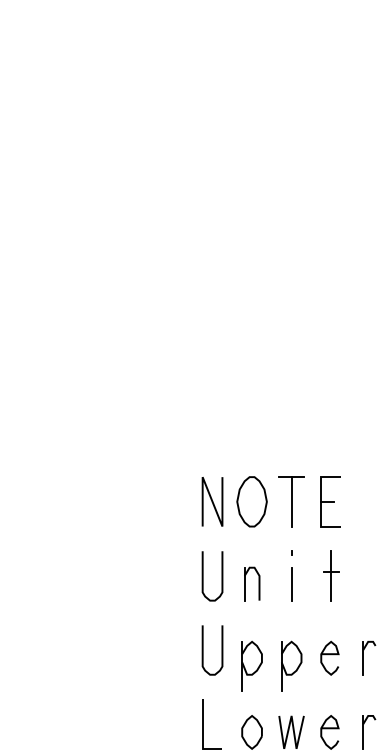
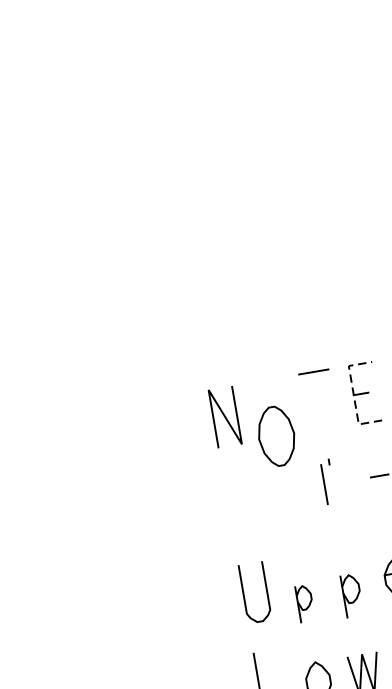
part: (251, 501) -> (275, 436), moved
line: (291, 501) -> (318, 400), removed
line: (321, 501) -> (354, 394), solid -> dashed
line: (331, 575) -> (380, 480), removed
curve: (203, 576) -> (229, 507), removed
part: (252, 583) -> (289, 505), removed
line: (291, 584) -> (324, 484), moved
part: (251, 665) -> (304, 602), size x0.6
part: (291, 665) -> (351, 594), size x0.7

